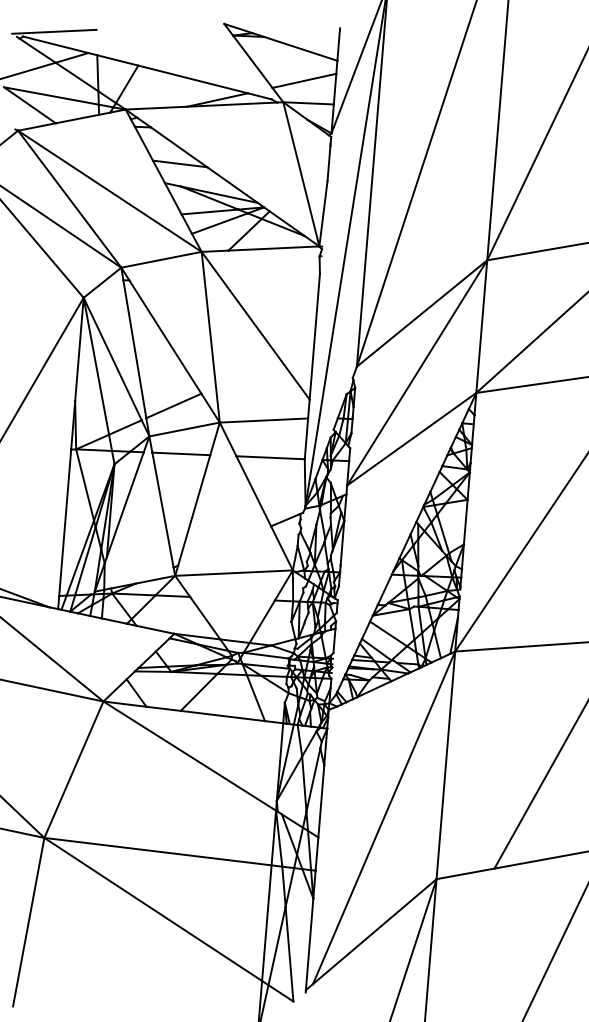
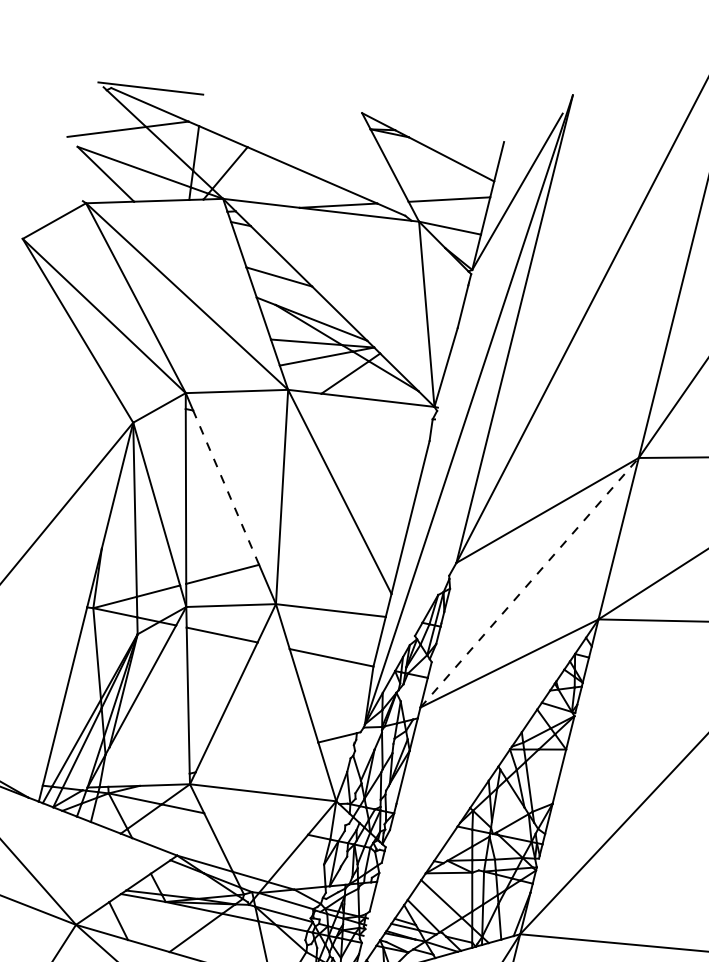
line: (165, 336) -> (226, 486), solid -> dashed
line: (417, 372) -> (530, 582), solid -> dashed

